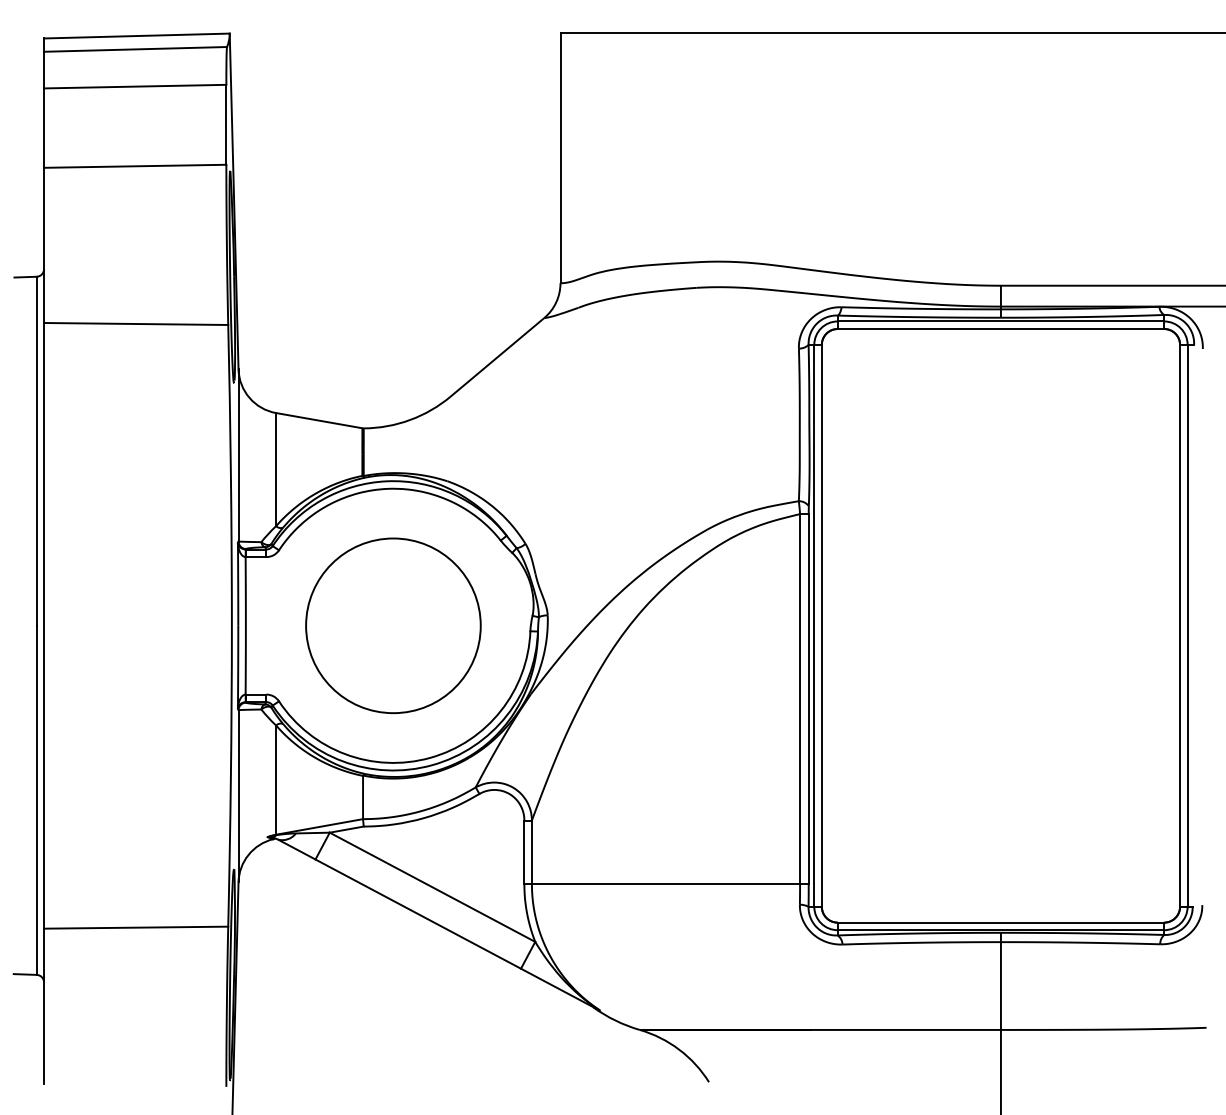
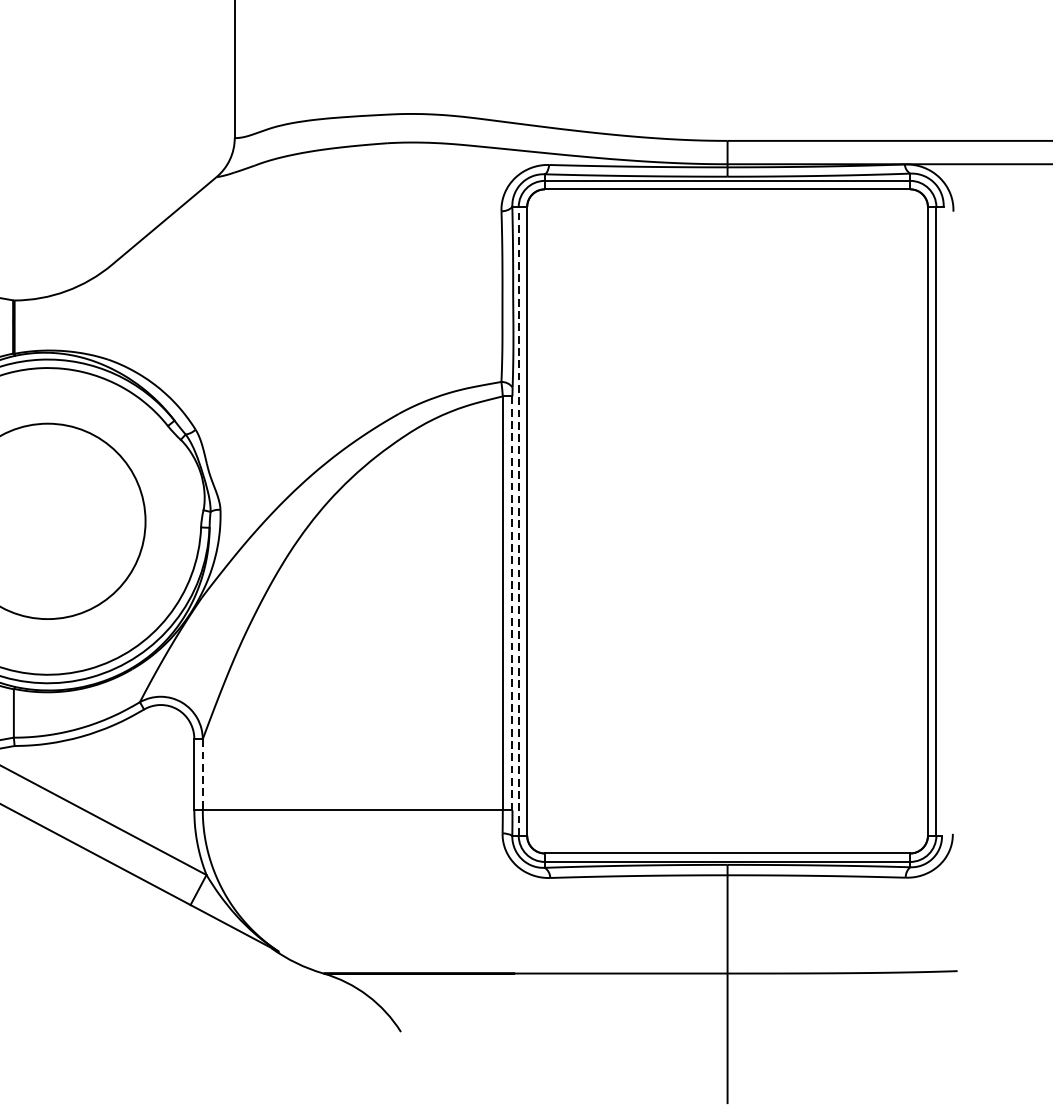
line: (814, 625) -> (518, 521), solid -> dashed
line: (808, 699) -> (512, 603), solid -> dashed
line: (531, 852) -> (202, 775), solid -> dashed

